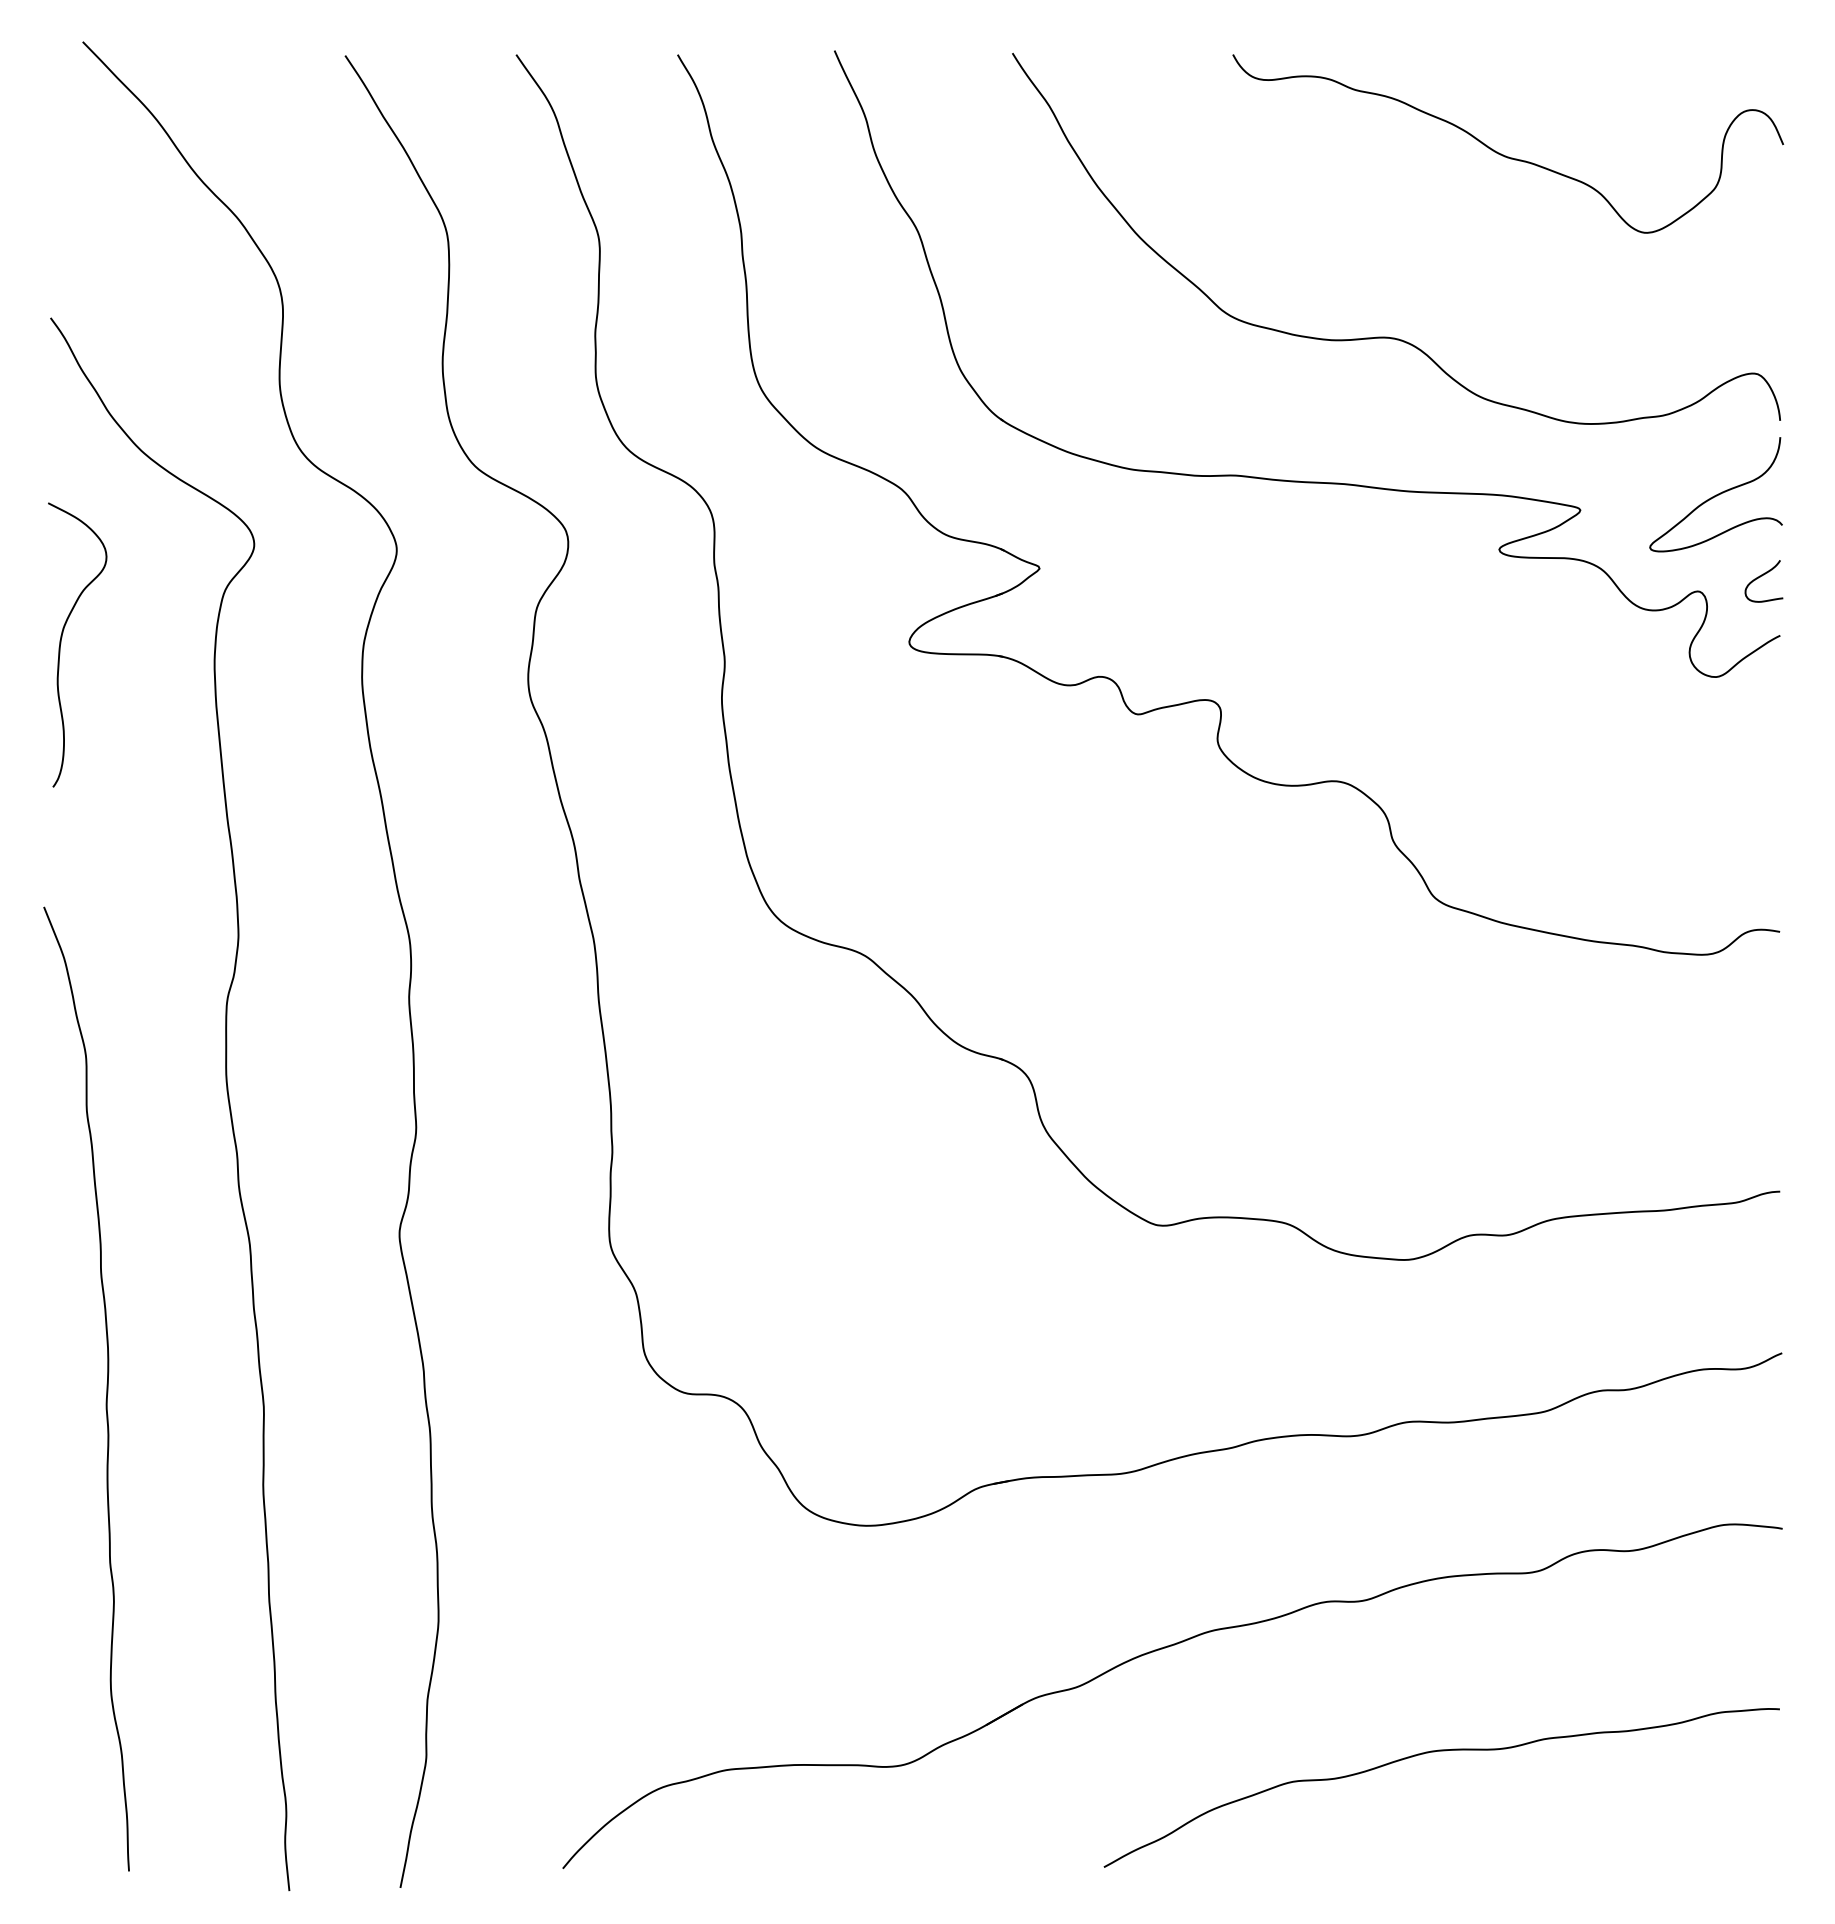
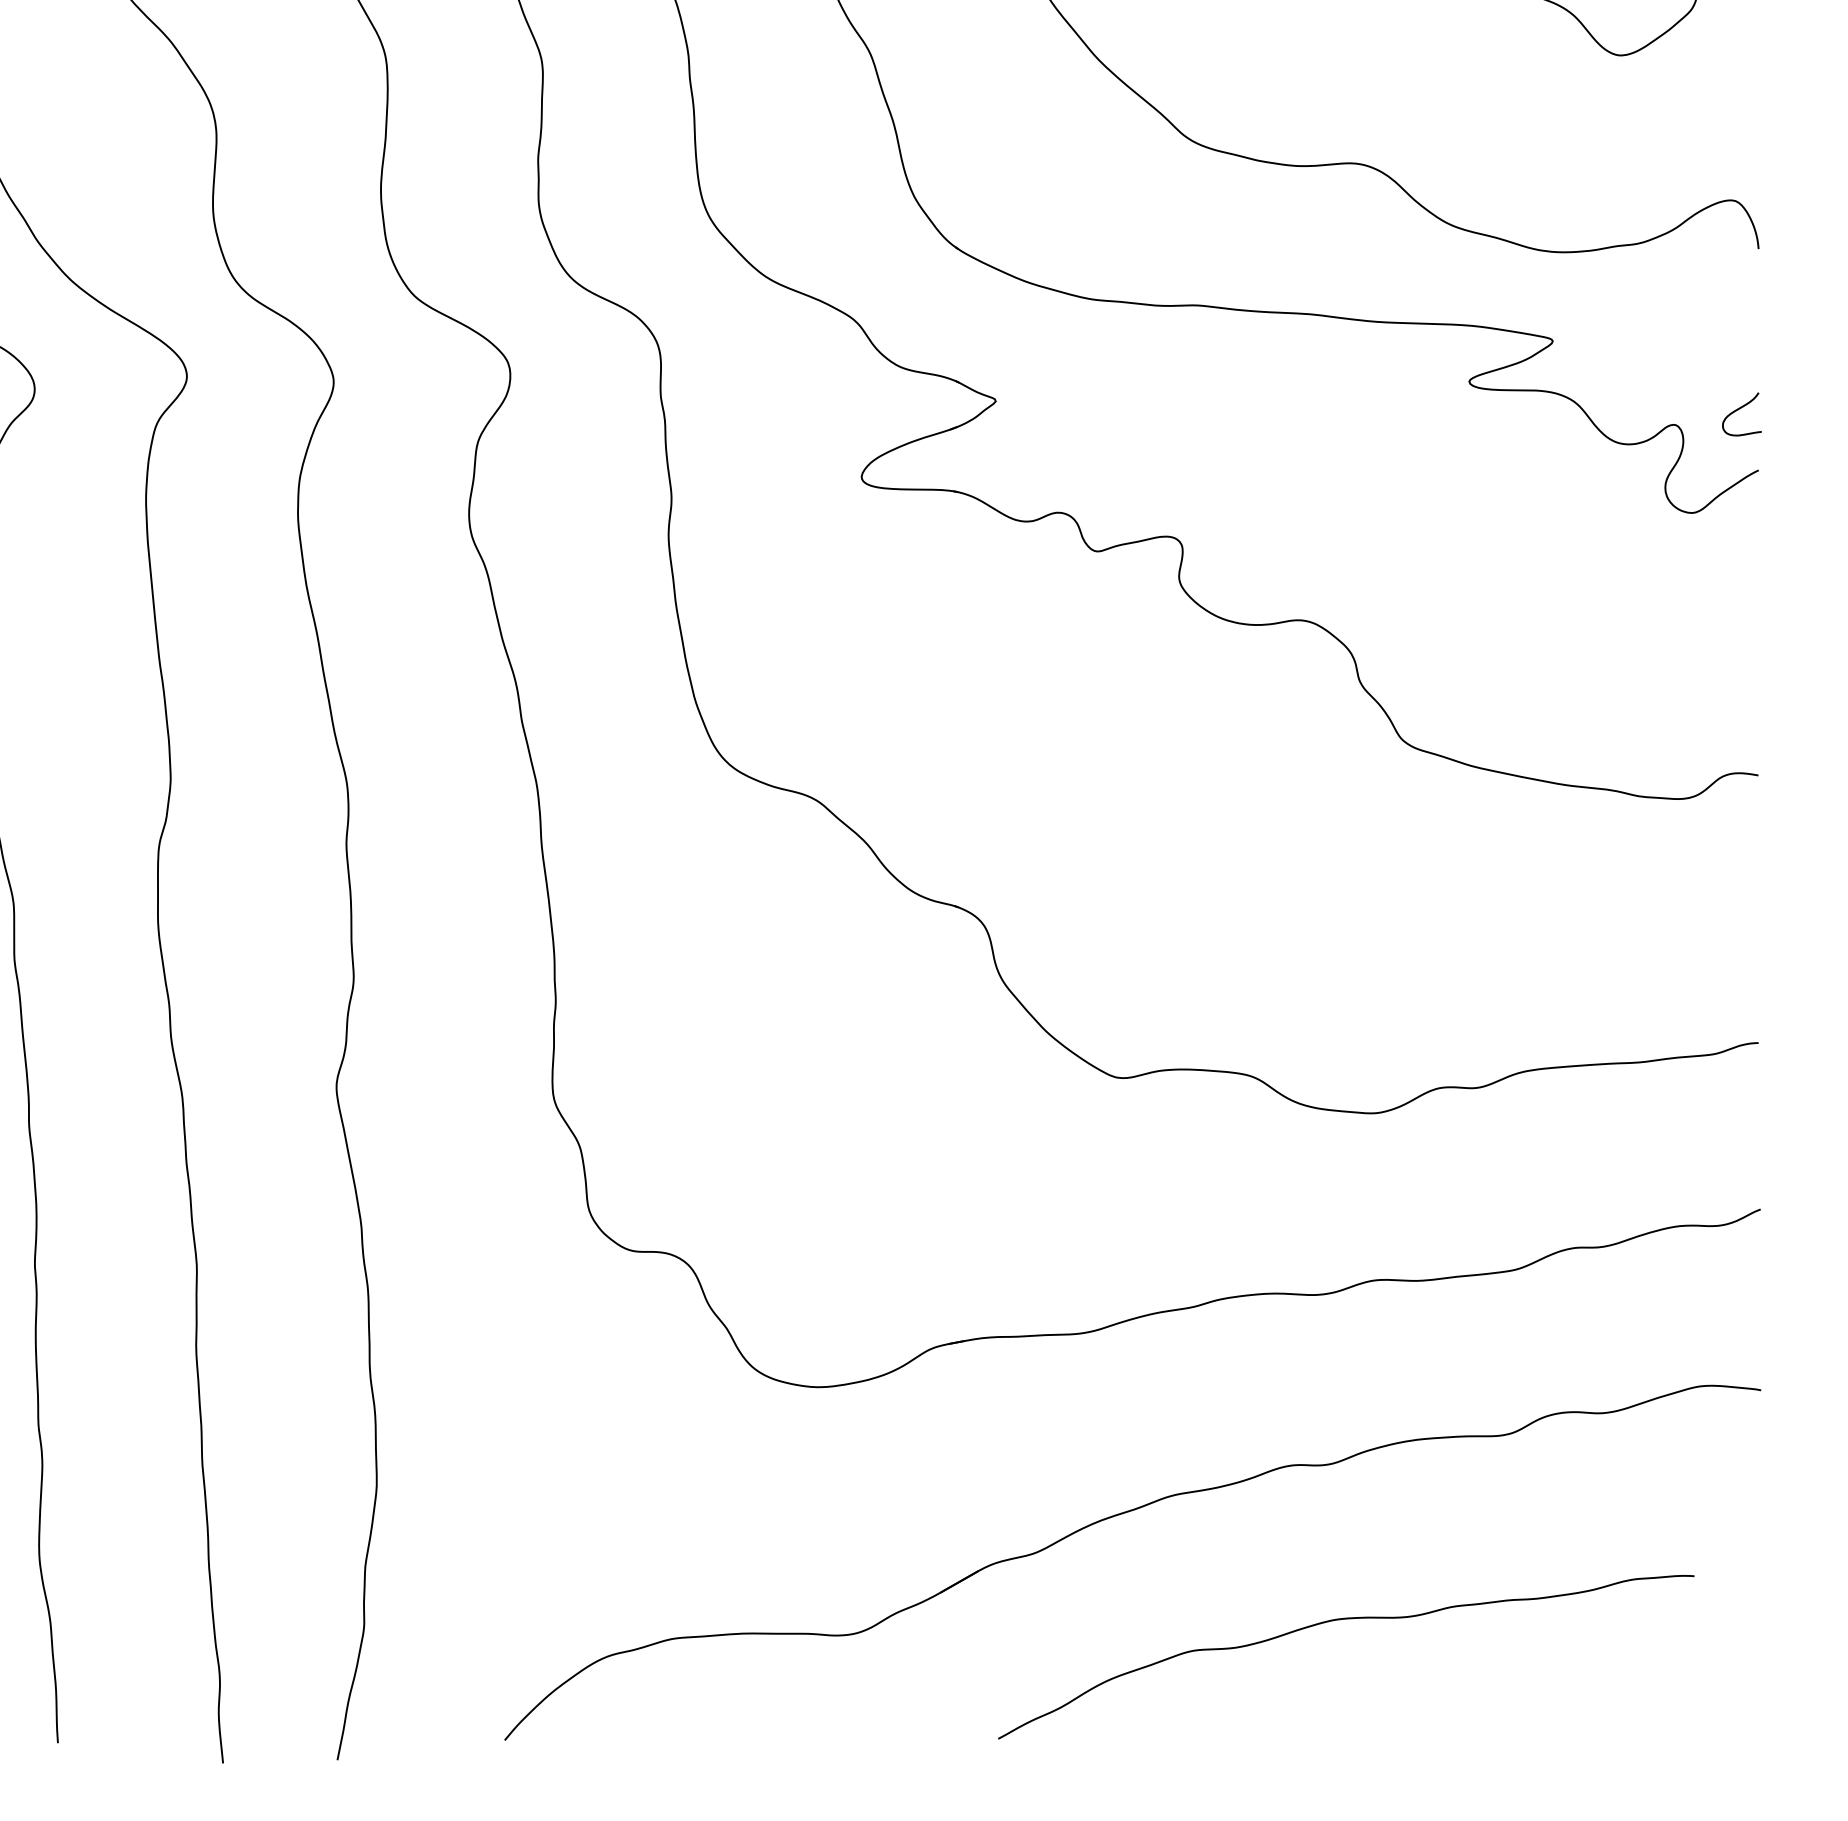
curve: (1716, 494) -> (1693, 324), removed
curve: (1434, 1752) -> (1338, 1620), moved

